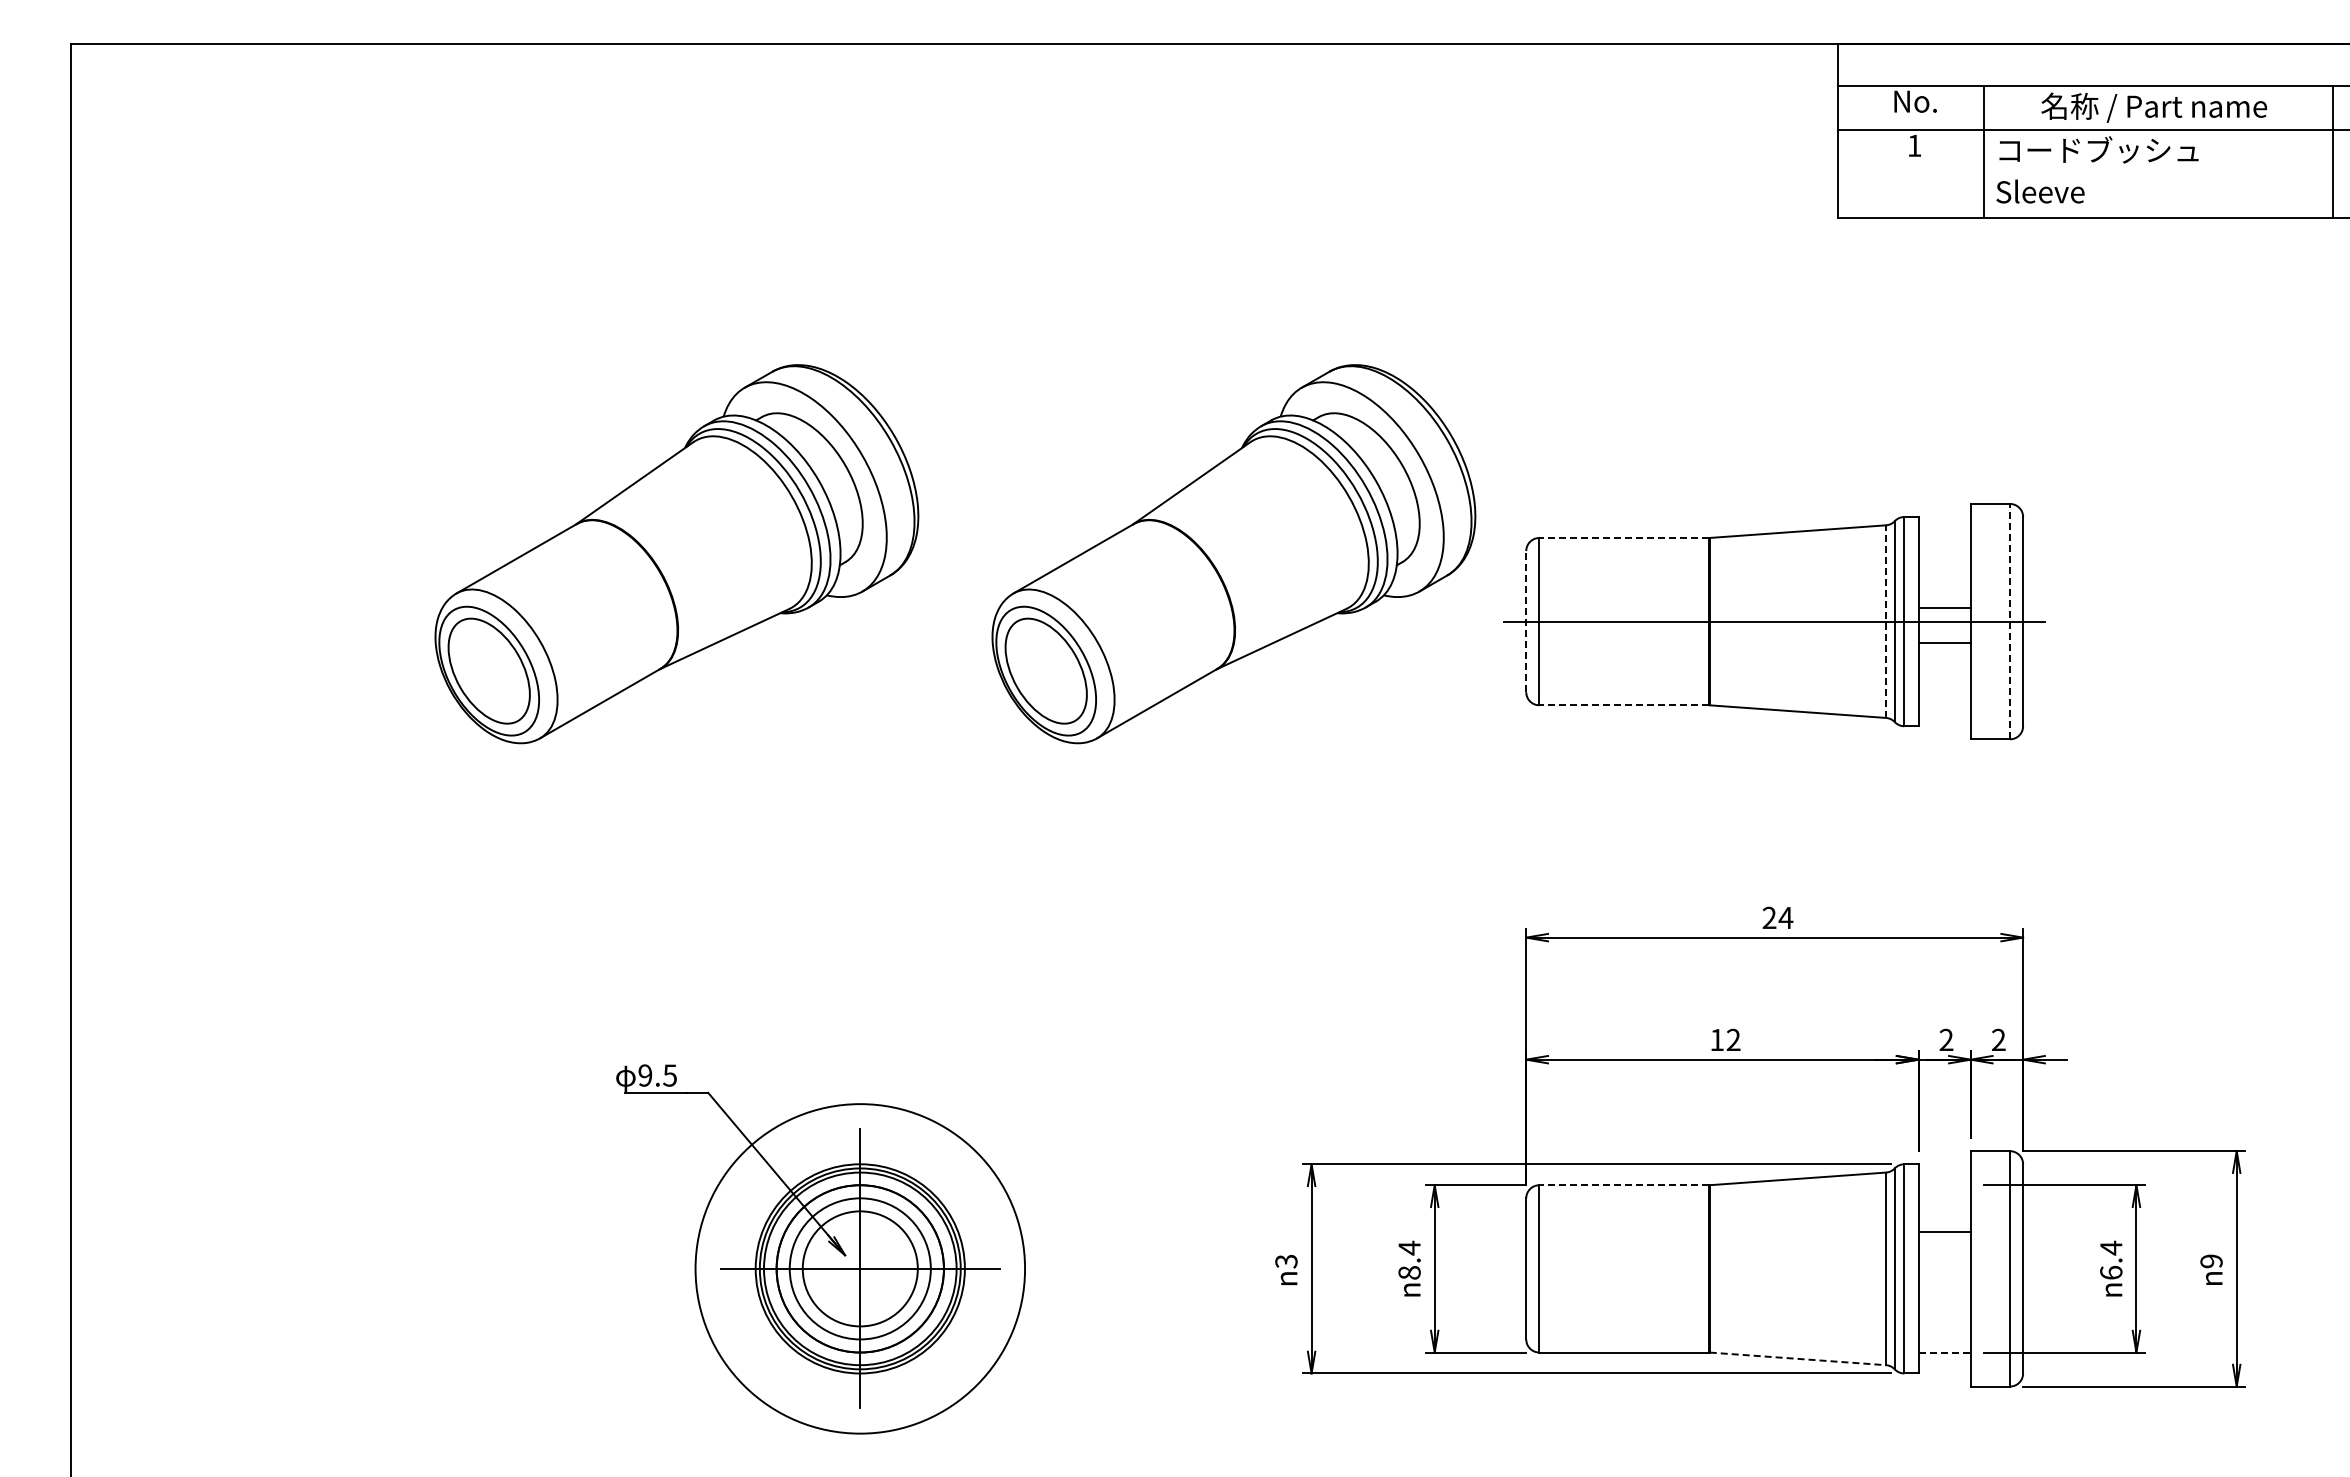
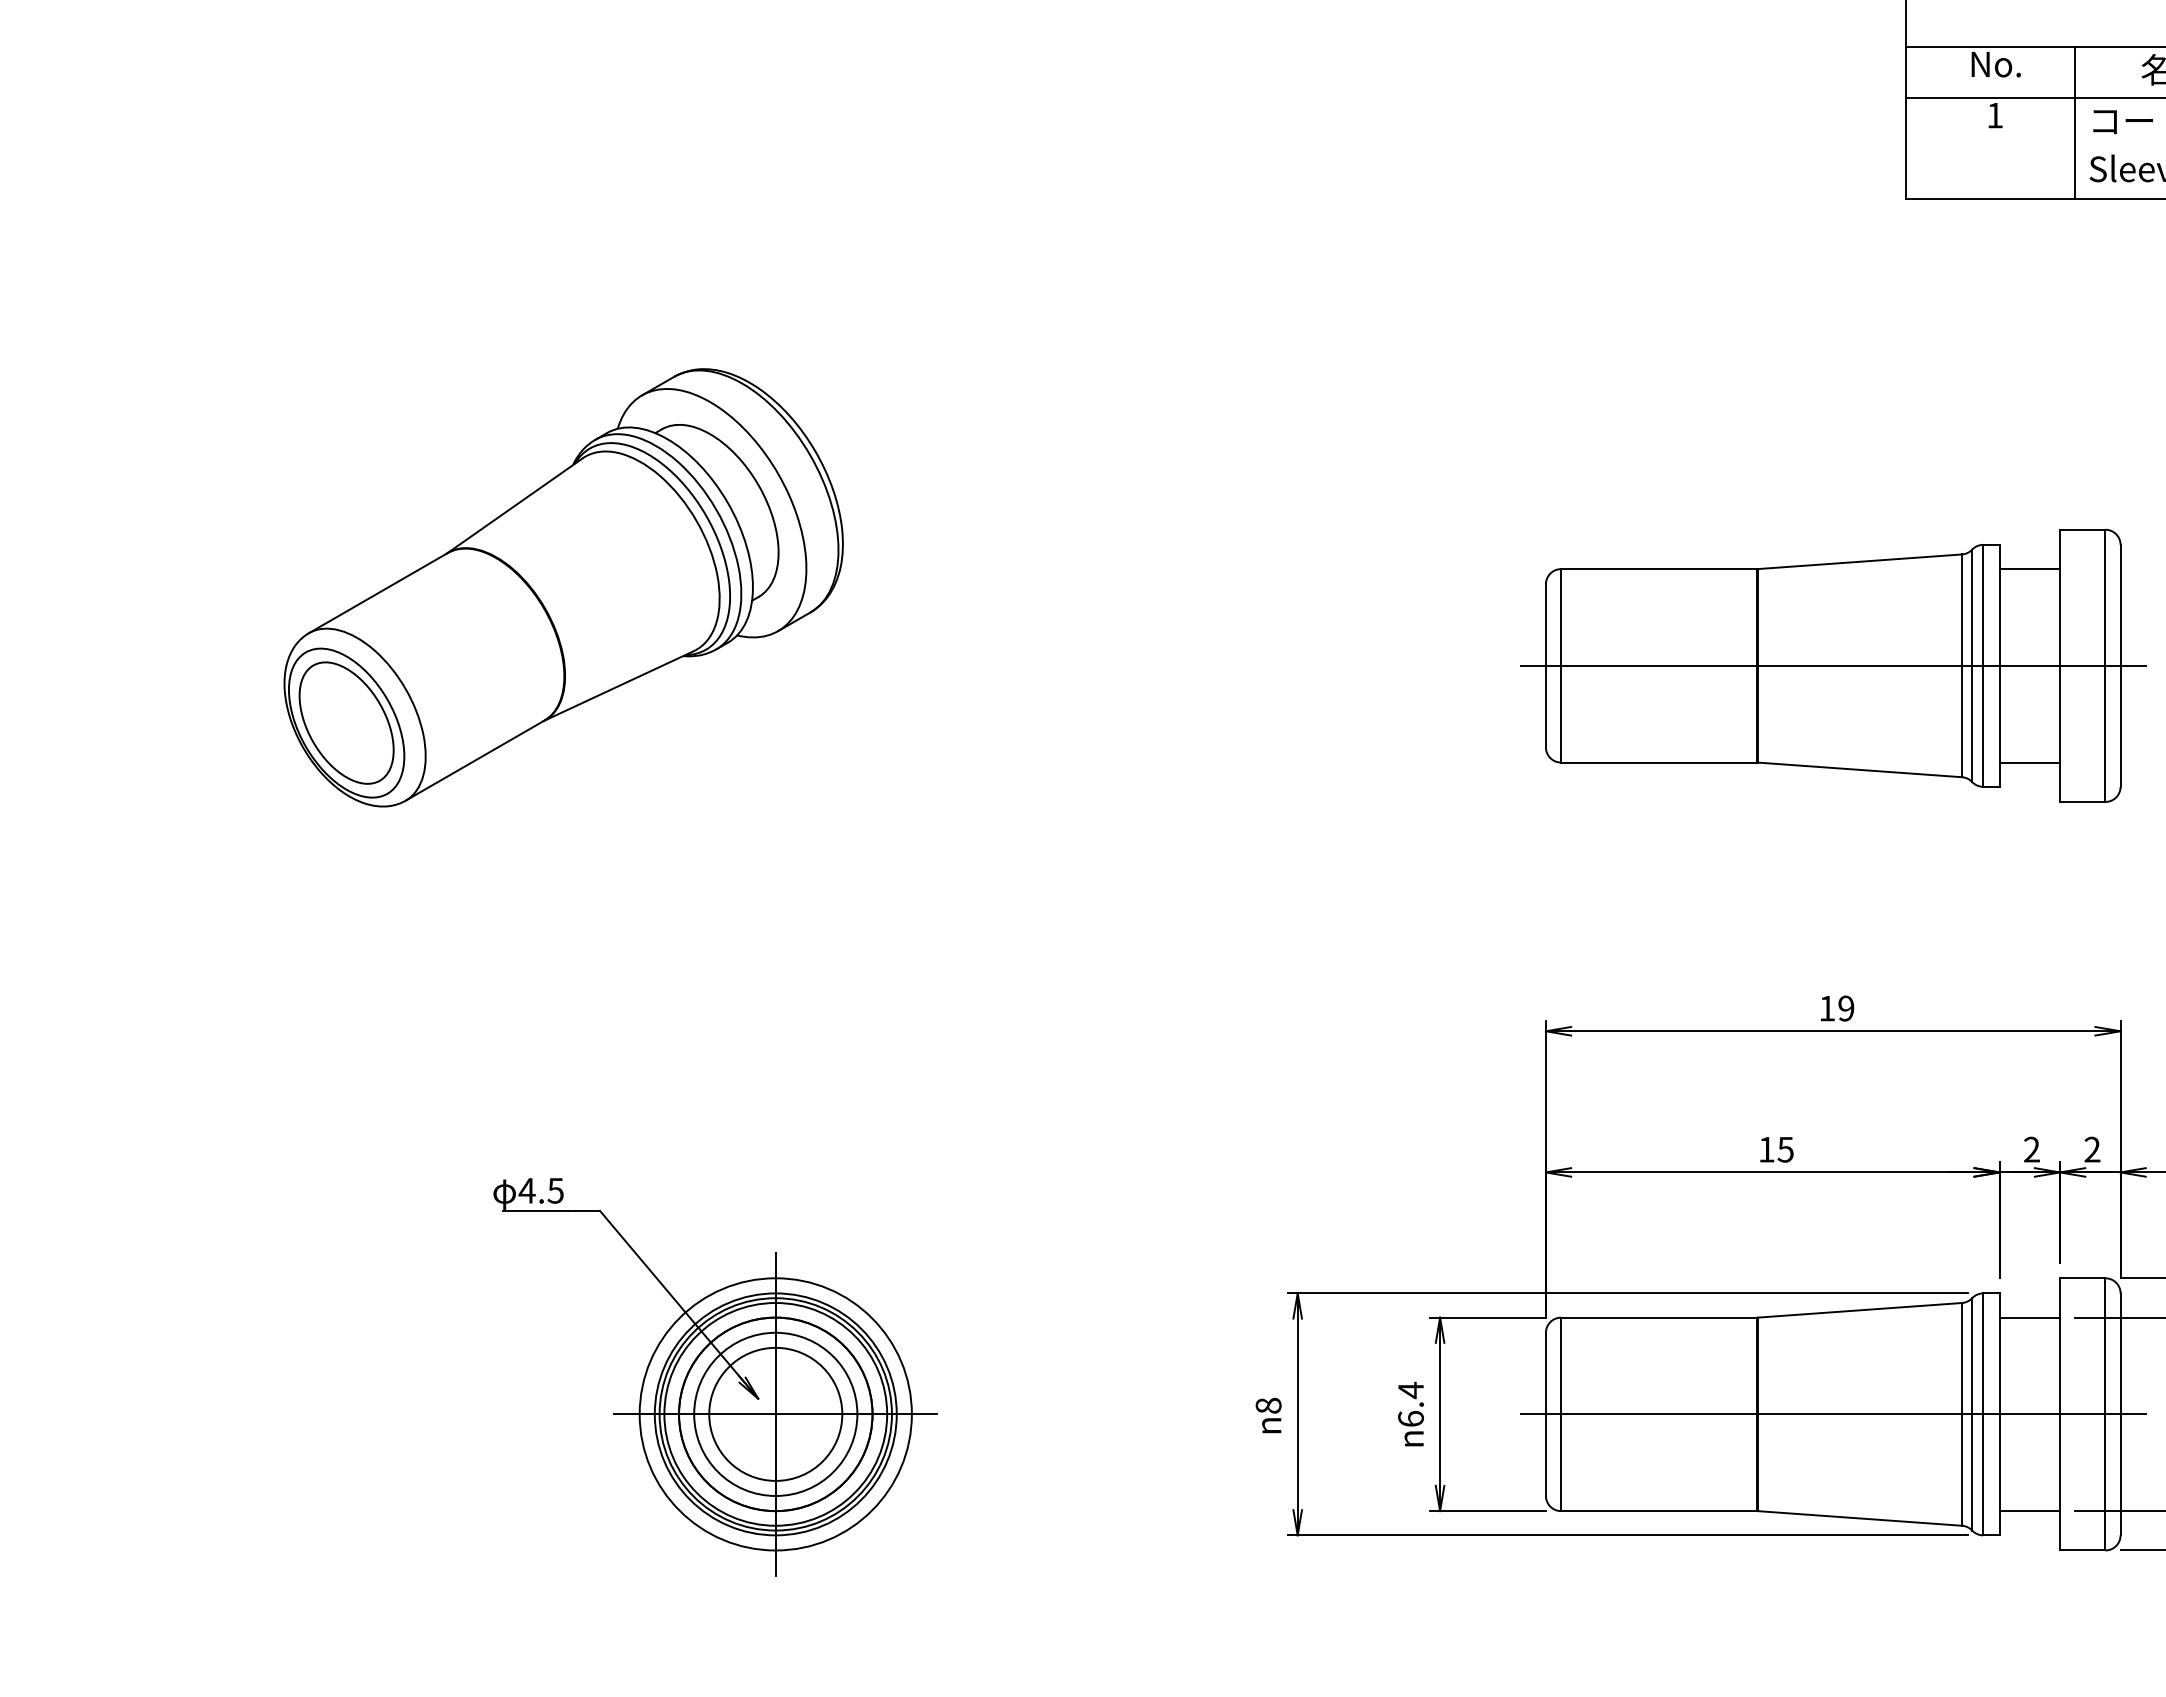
line: (1624, 538) -> (1659, 569), dashed -> solid
part: (1233, 554) -> (1207, 588), removed
line: (1944, 607) -> (2029, 568), moved
line: (1526, 621) -> (1546, 665), dashed -> solid
line: (1886, 621) -> (1962, 665), dashed -> solid
line: (2010, 621) -> (2105, 665), dashed -> solid
line: (1944, 643) -> (2029, 762), moved
line: (1624, 705) -> (1659, 762), dashed -> solid
text: (1777, 917) -> (1836, 1008), 24 -> 19
text: (1733, 1039) -> (1785, 1149), 12 -> 15
text: (644, 1075) -> (526, 1190), 9.5 -> 4.5
line: (1624, 1185) -> (1659, 1317), dashed -> solid
line: (1944, 1232) -> (2029, 1317), moved
text: (1286, 1261) -> (1268, 1405), 3 -> 8
circle: (859, 1268) -> (774, 1413), size x0.71
line: (1774, 1268) -> (1833, 1413), added
text: (1409, 1272) -> (1410, 1418), 8.4 -> 6.4
line: (1945, 1352) -> (2030, 1511), dashed -> solid
line: (1798, 1358) -> (1860, 1518), dashed -> solid

